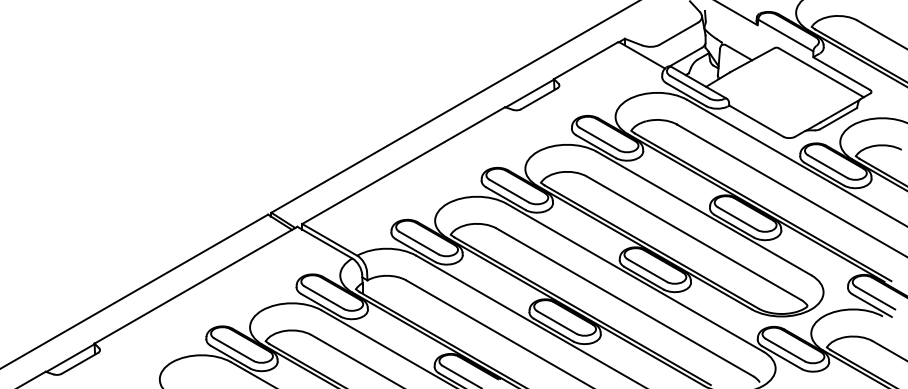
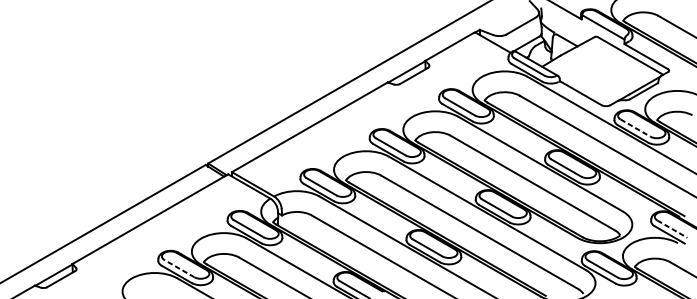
line: (827, 166) -> (635, 127), solid -> dashed
line: (875, 298) -> (672, 229), solid -> dashed
line: (233, 349) -> (179, 268), solid -> dashed

